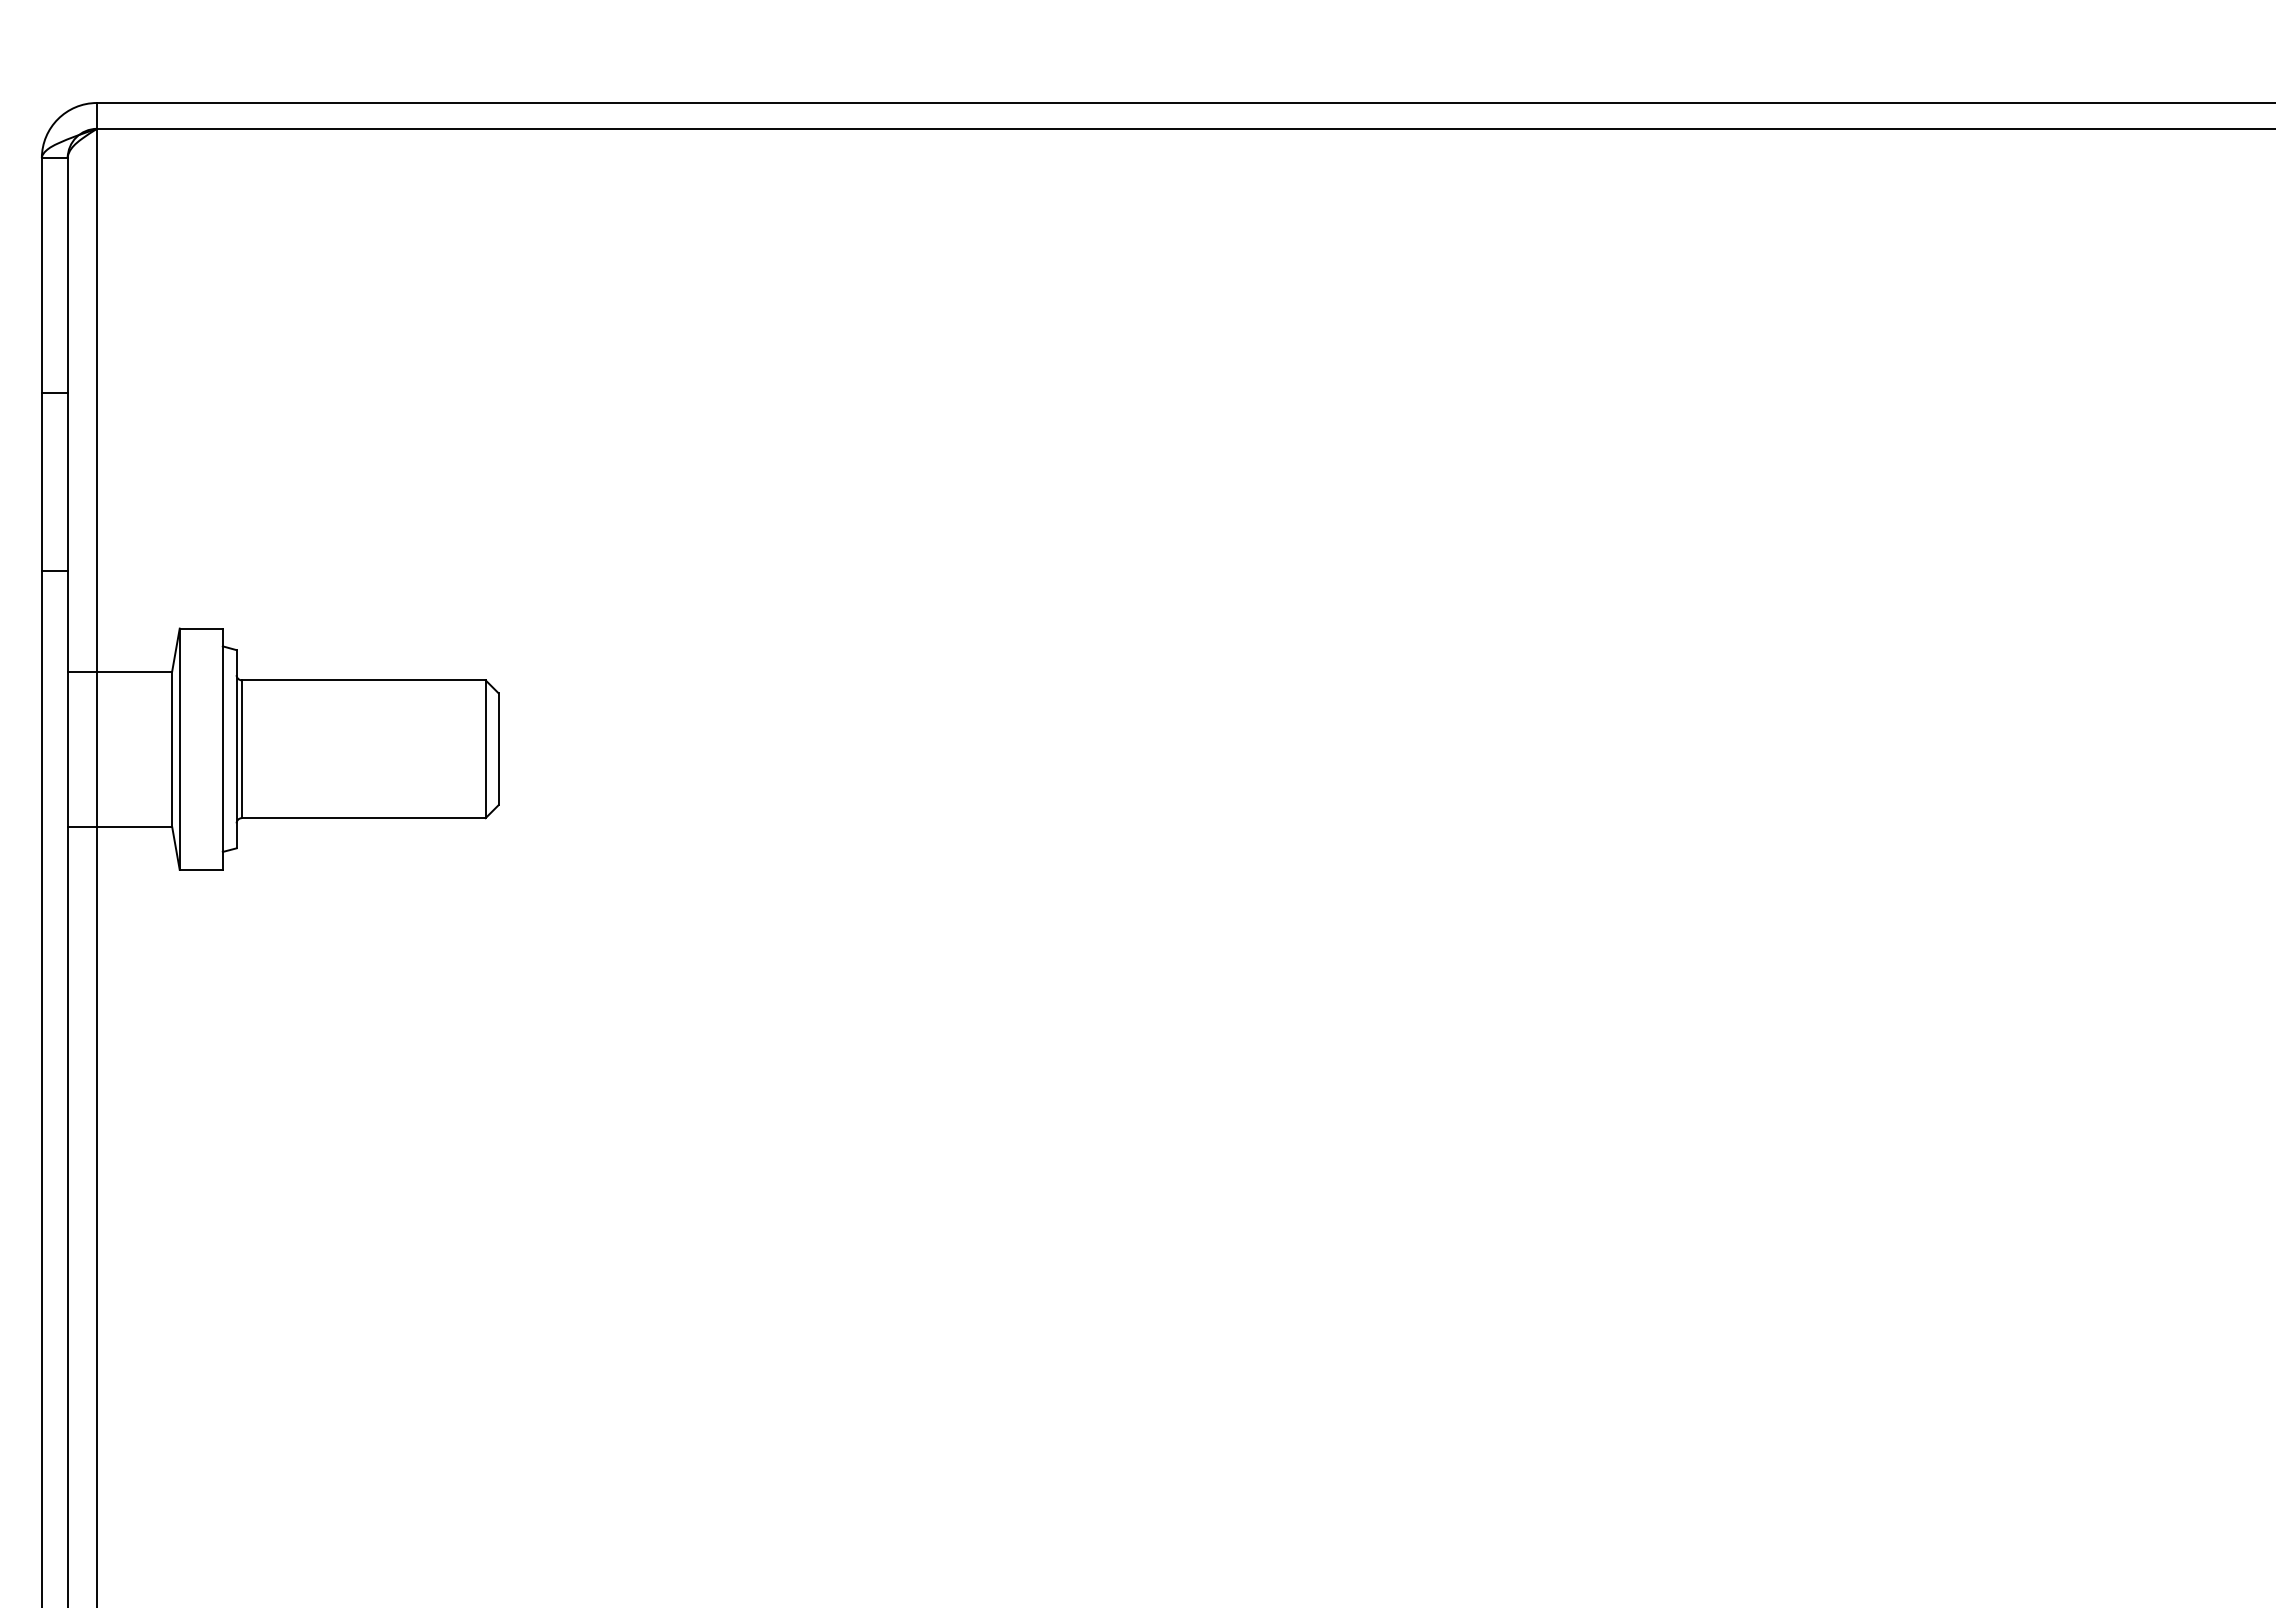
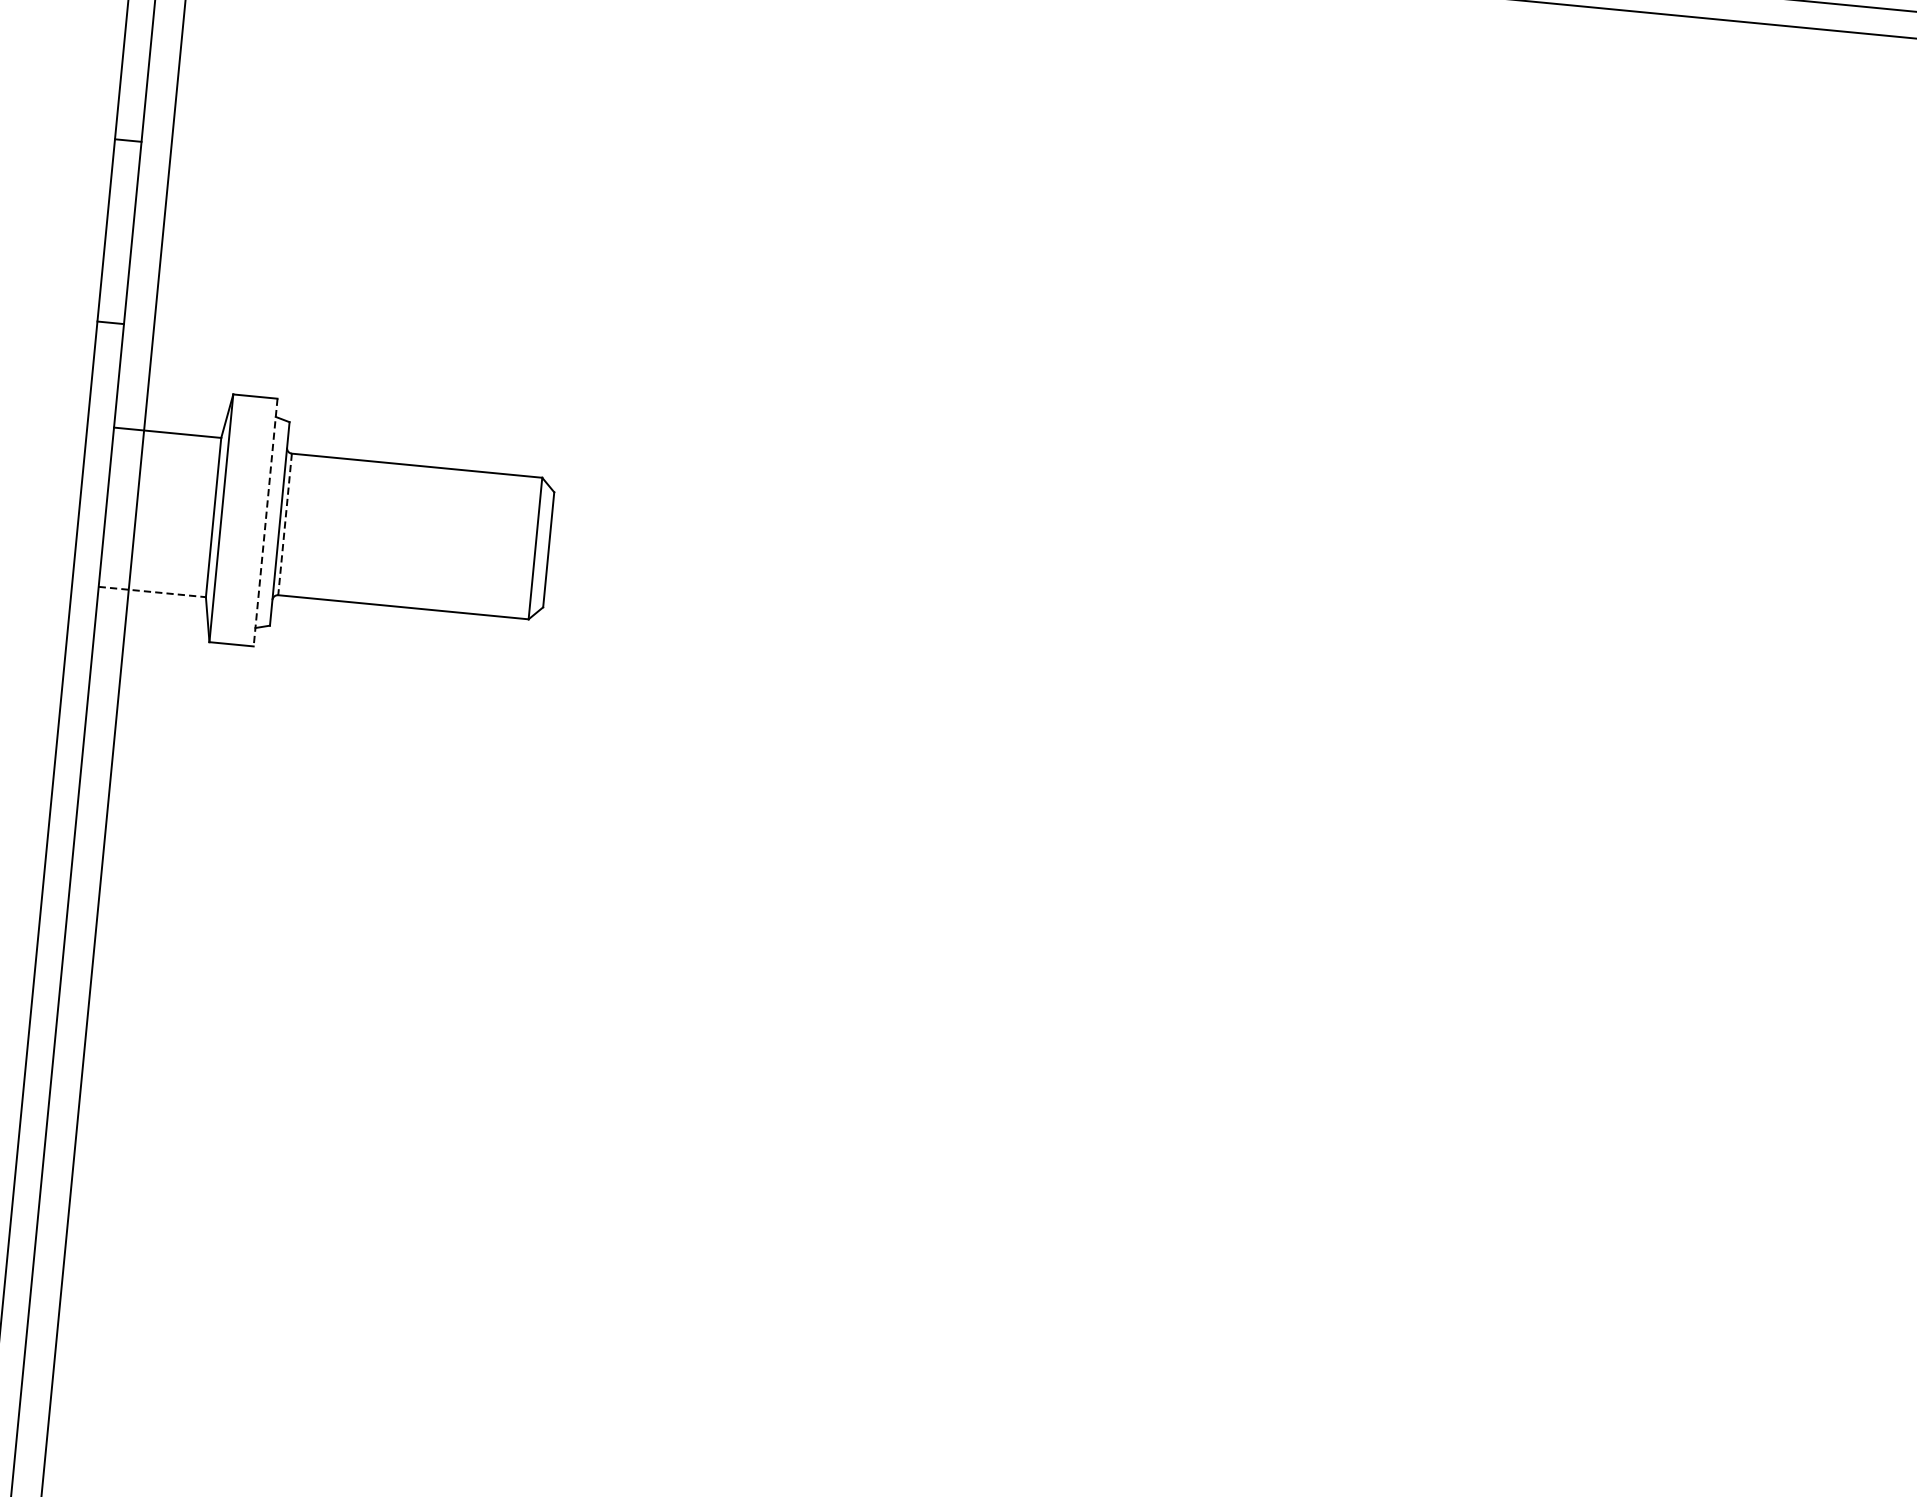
line: (222, 749) -> (265, 522), solid -> dashed
line: (241, 749) -> (284, 524), solid -> dashed
line: (120, 826) -> (152, 591), solid -> dashed

